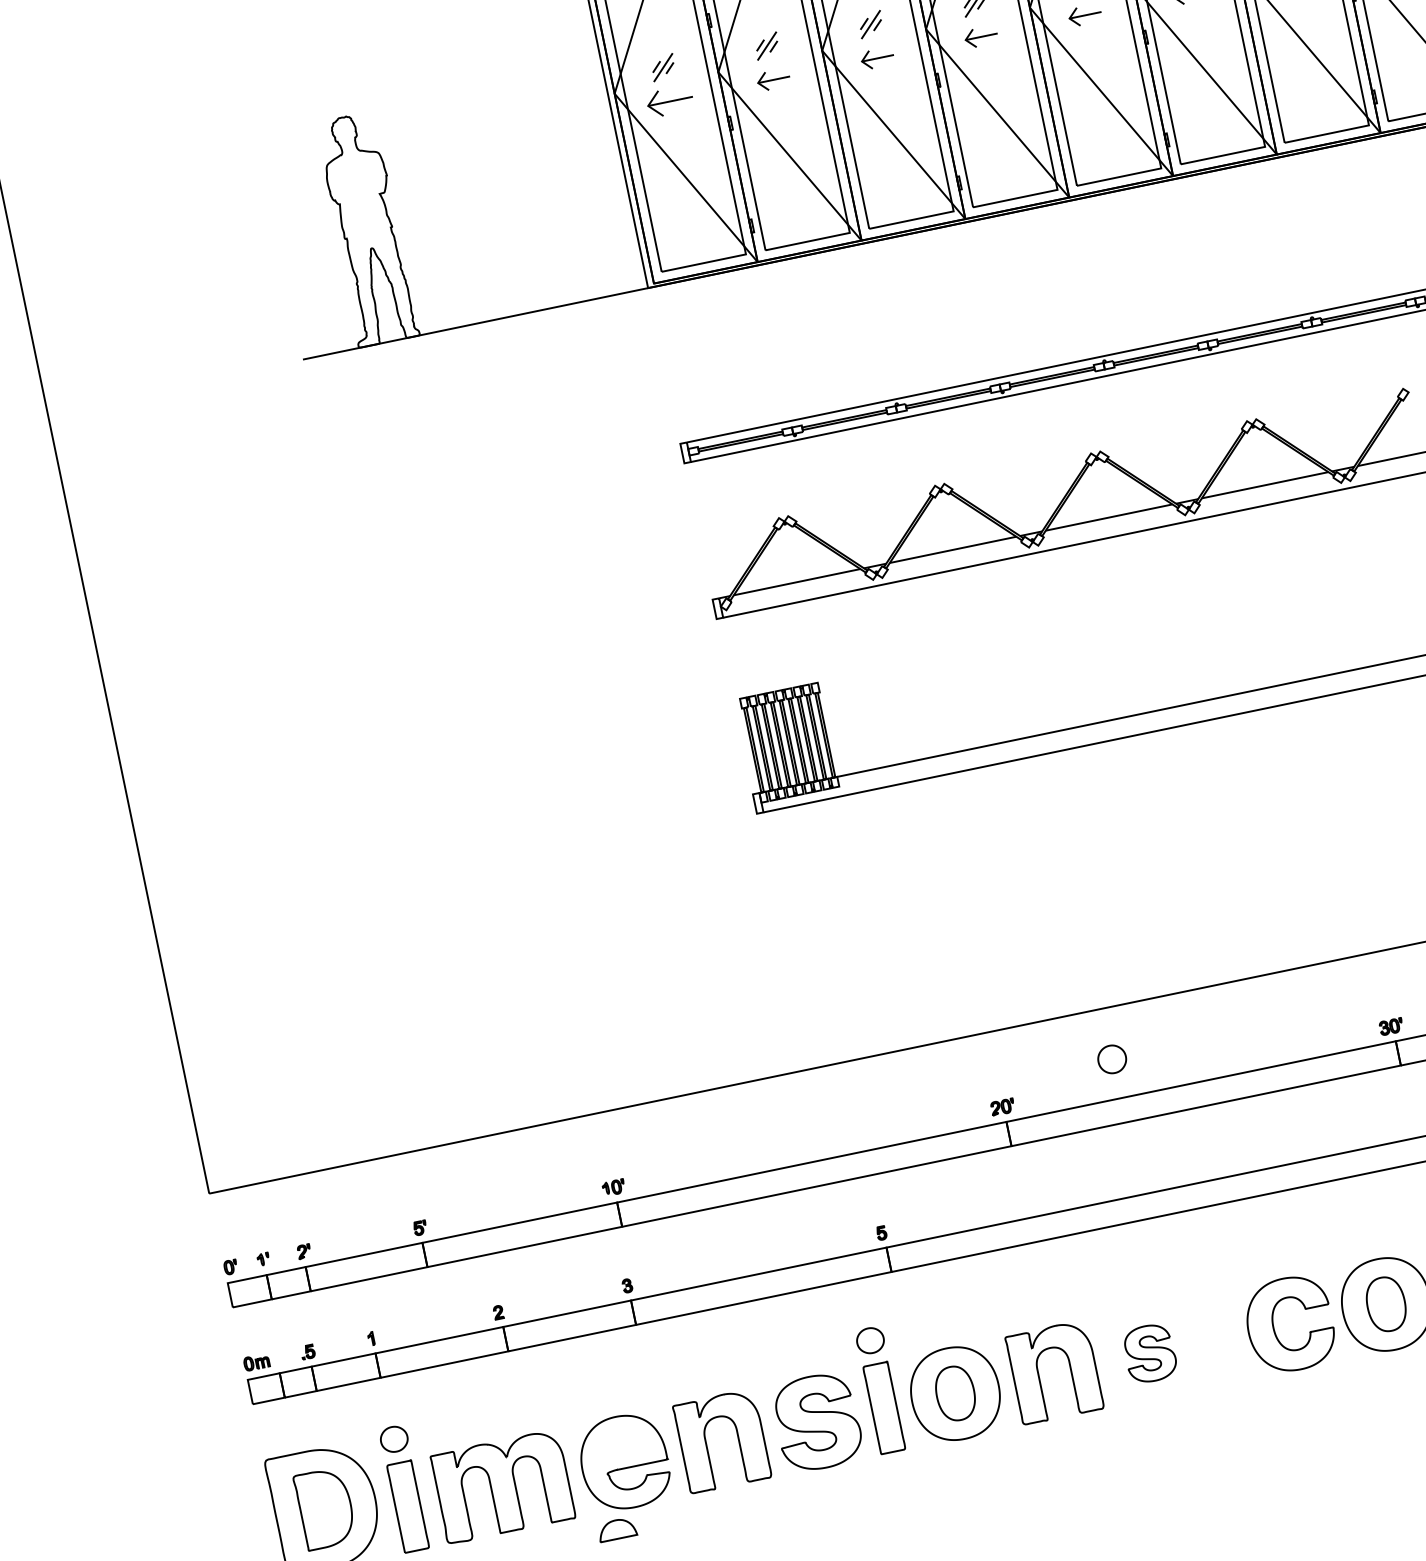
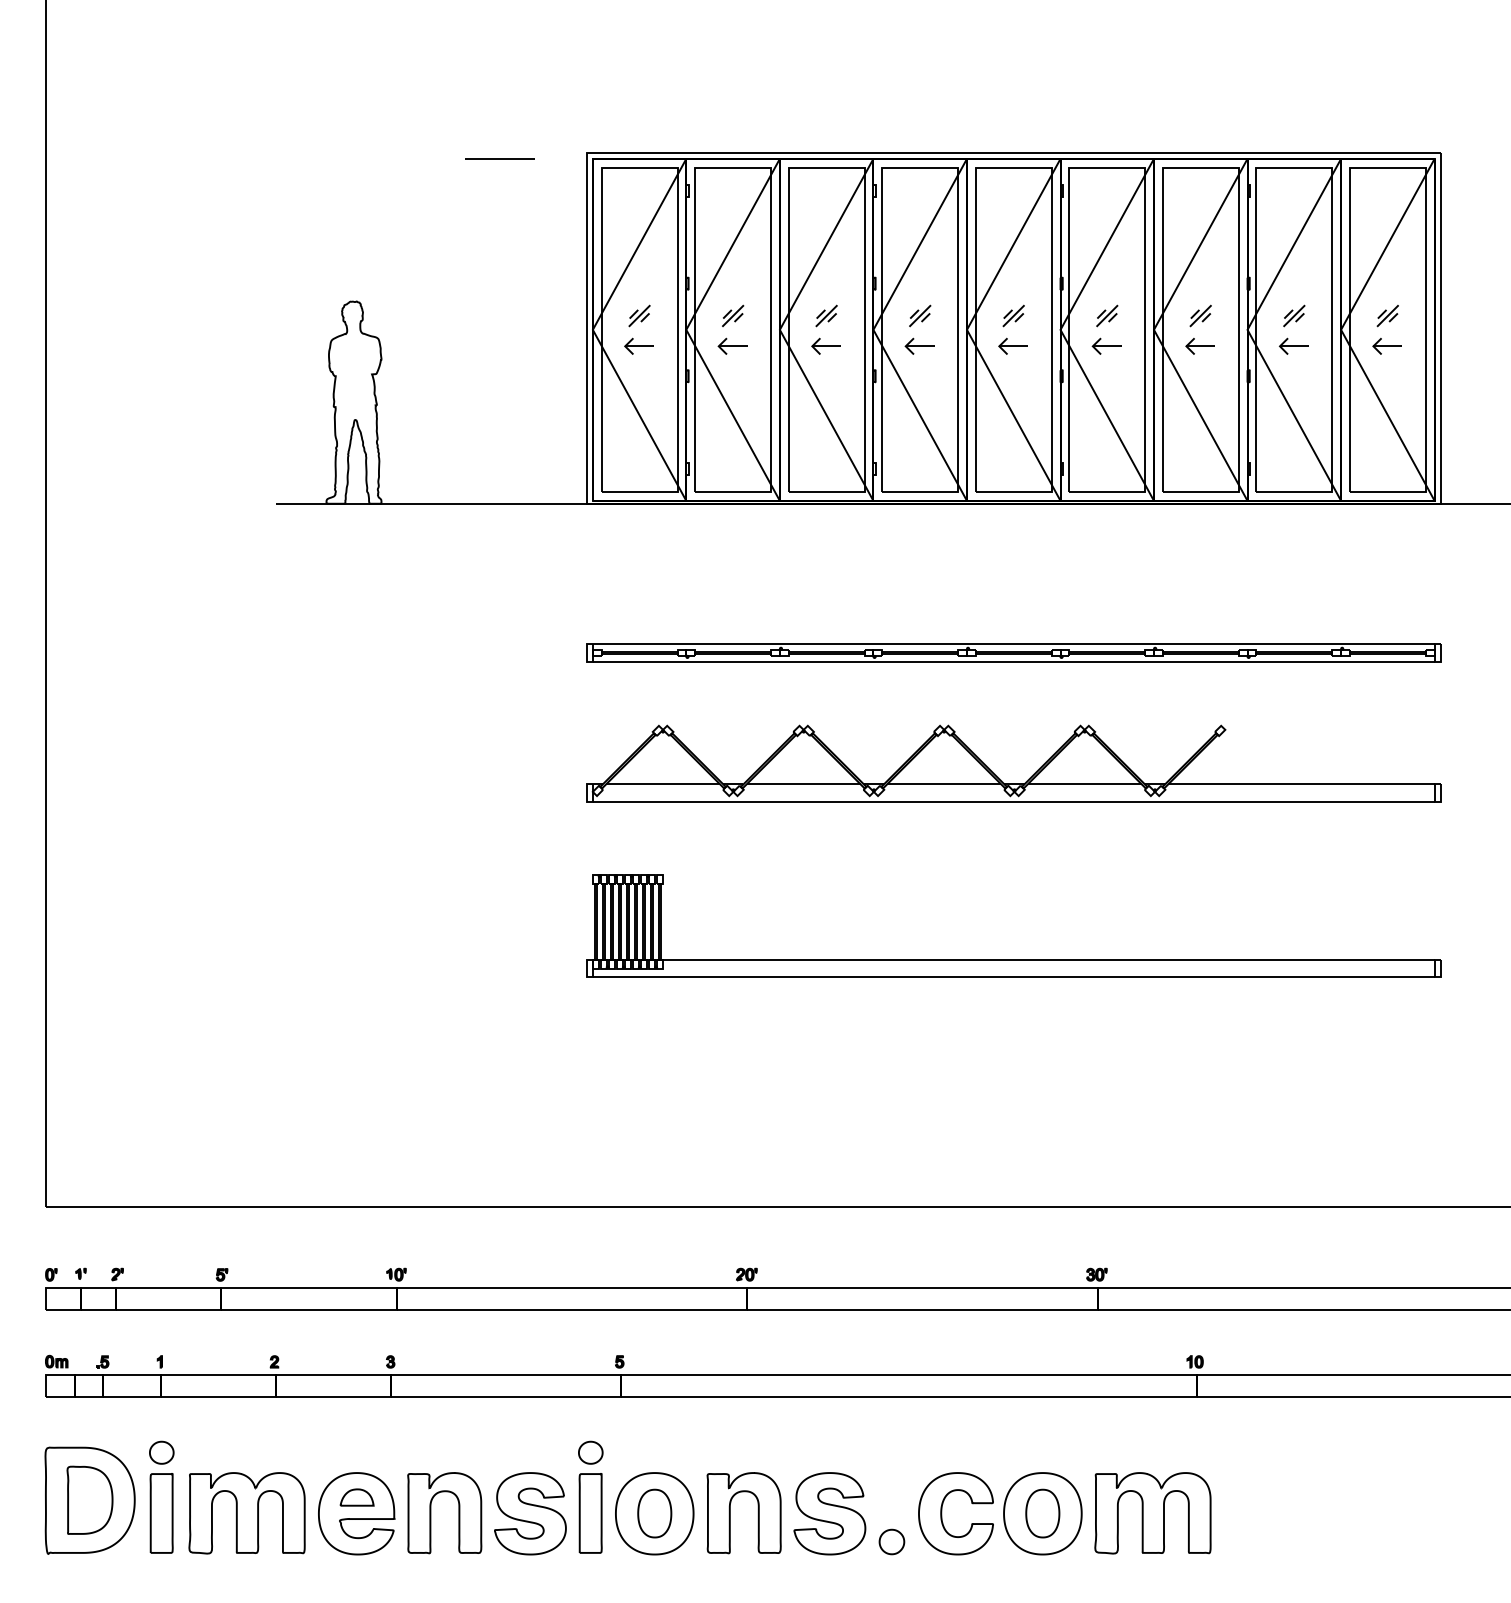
part: (668, 100) -> (638, 345), size x0.71
part: (1111, 1058) -> (891, 1541), moved
part: (1149, 1353) -> (829, 1513), size x1.67
part: (616, 1529) -> (356, 1497), moved

